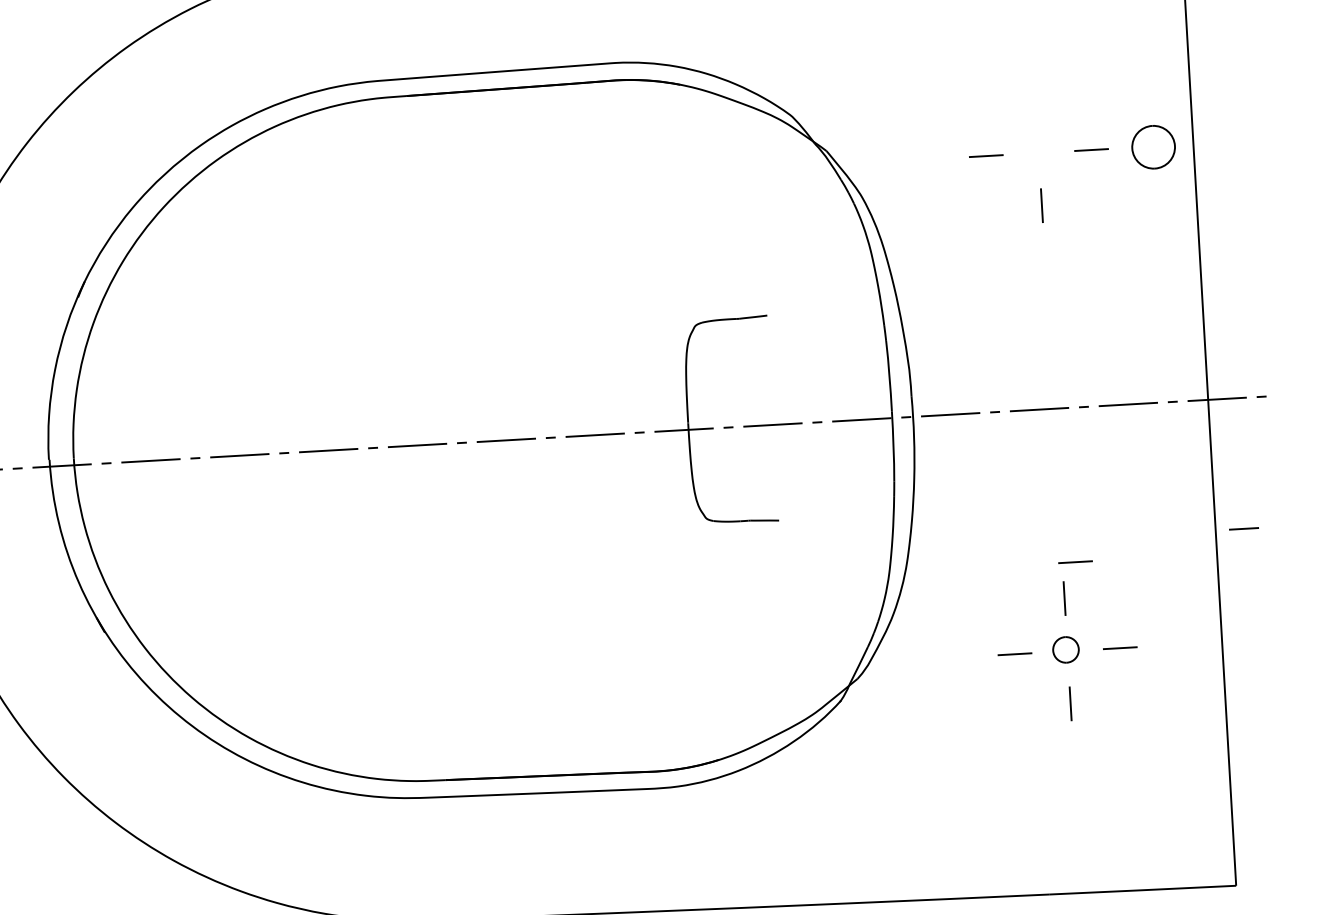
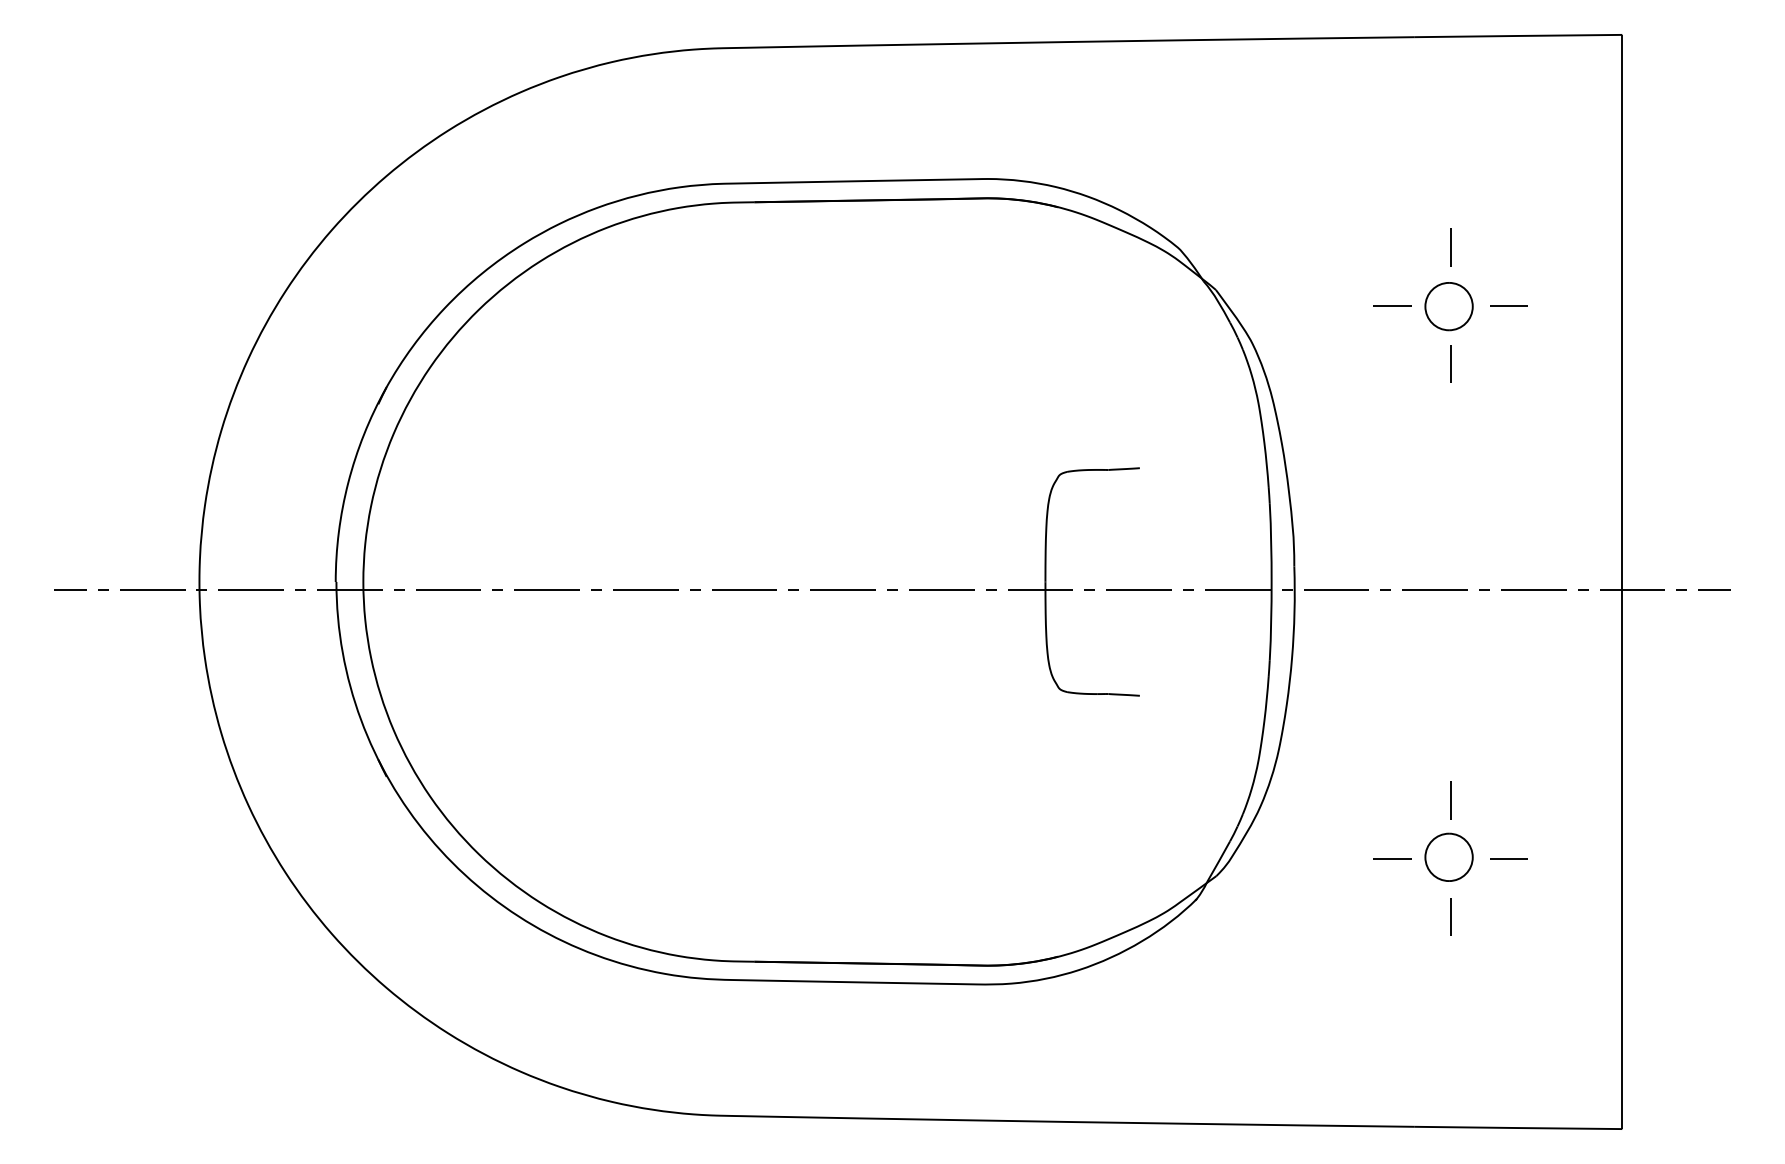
line: (1035, 100) -> (1450, 247), added
part: (1153, 147) -> (1448, 306), moved
line: (1243, 528) -> (1714, 589), moved
line: (1074, 561) -> (1464, 760), removed
part: (1065, 649) -> (1448, 856), size x1.67

